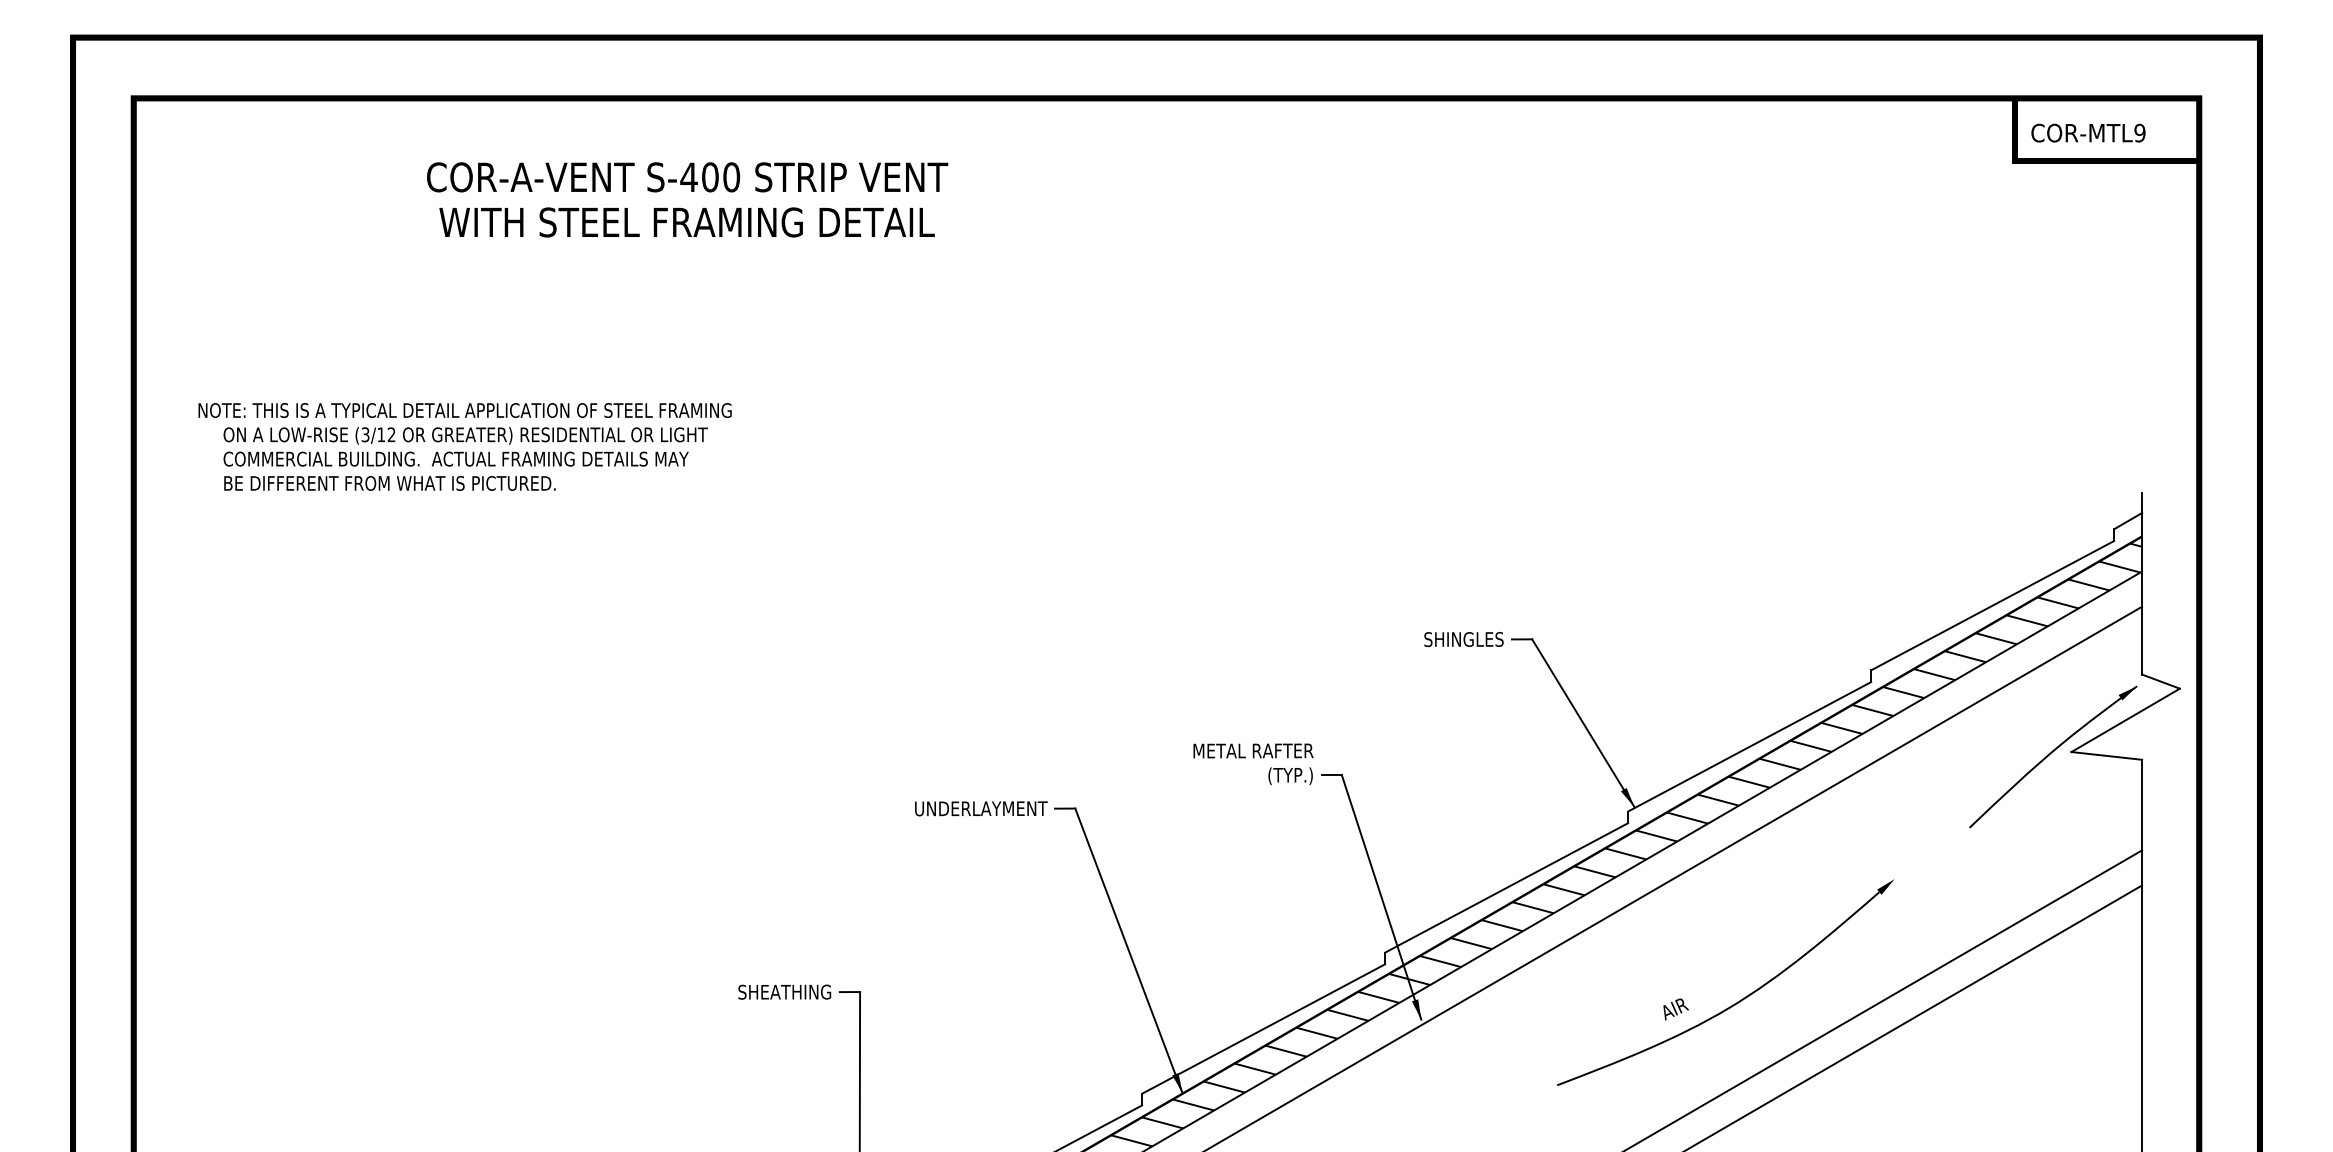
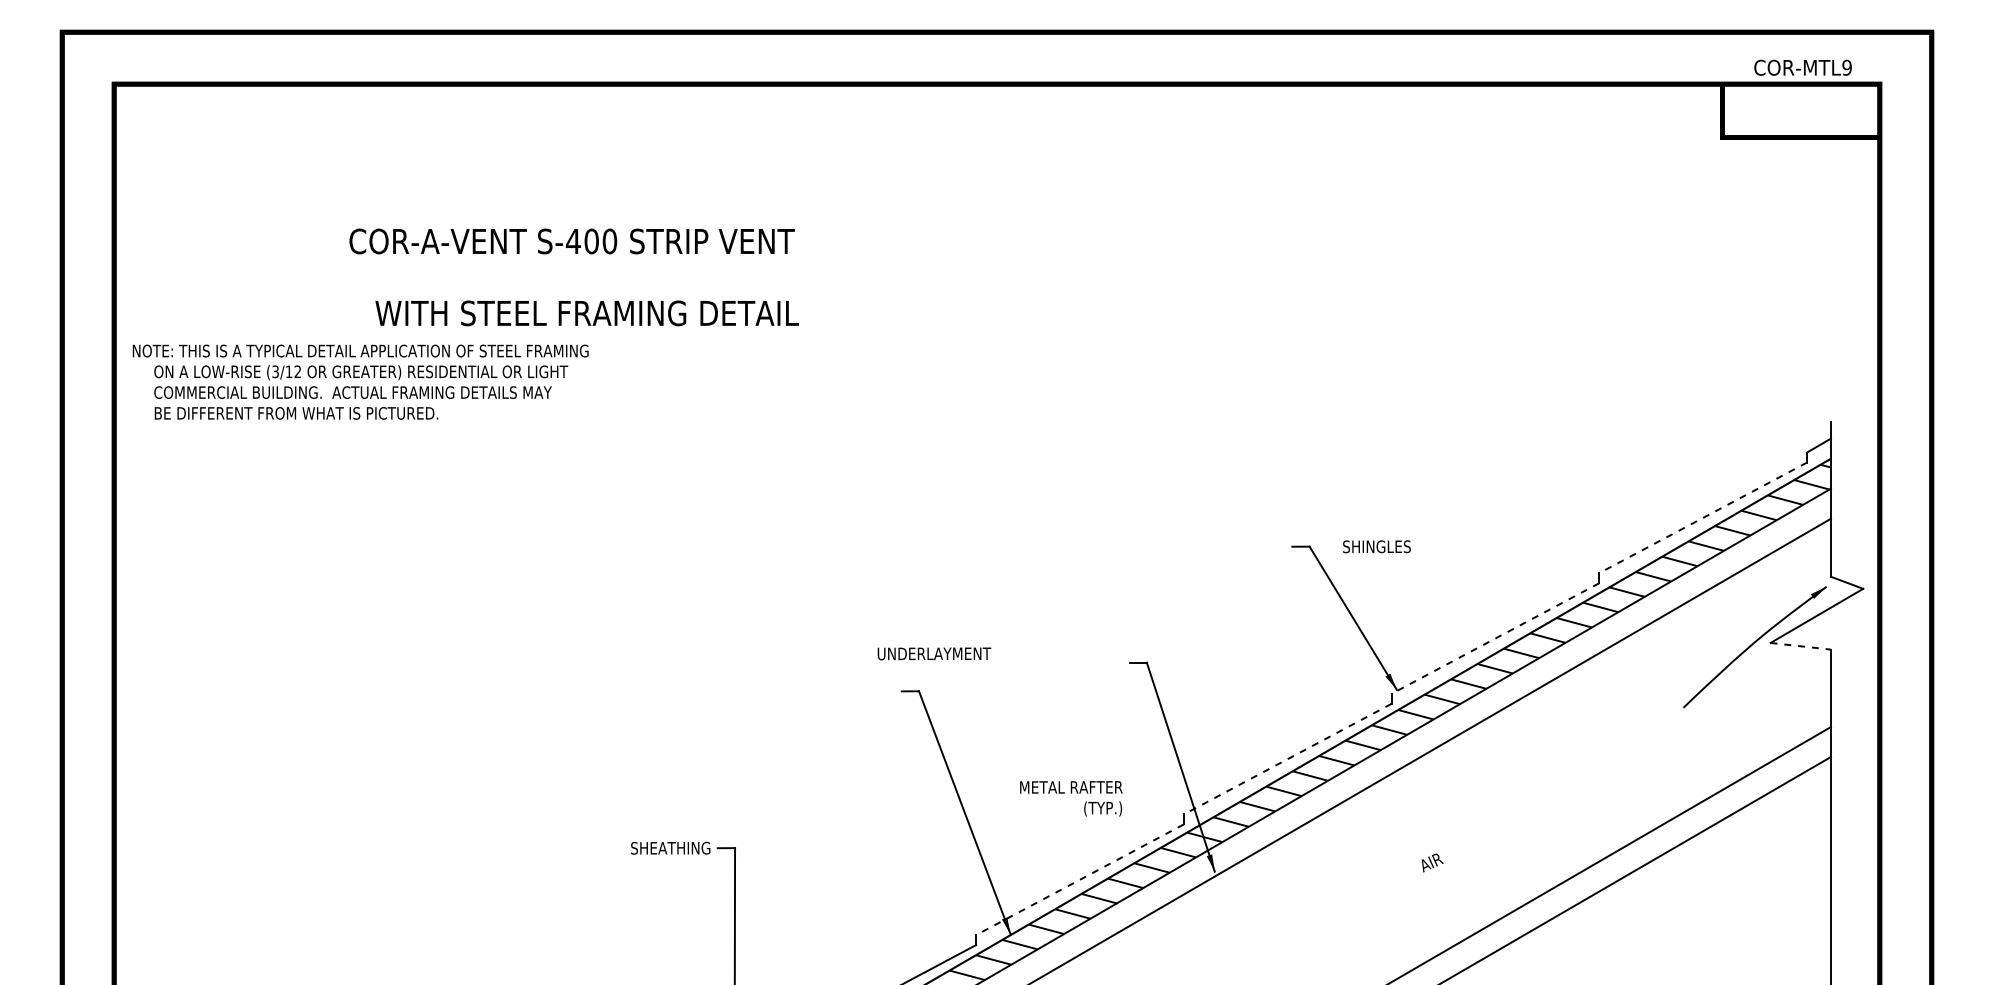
text: (2088, 132) -> (1803, 67), moved
text: (687, 177) -> (572, 241), moved
text: (686, 222) -> (586, 313), moved
text: (464, 446) -> (360, 381), moved
line: (1992, 605) -> (1703, 517), solid -> dashed
text: (1463, 639) -> (1376, 546), moved
line: (1749, 746) -> (1495, 638), solid -> dashed
line: (2106, 755) -> (1800, 645), solid -> dashed
text: (1253, 764) -> (1071, 798), moved
text: (981, 808) -> (934, 653), moved
line: (1506, 887) -> (1287, 758), solid -> dashed
part: (1737, 1001) -> (1485, 856), removed
line: (1263, 1029) -> (1079, 880), solid -> dashed

